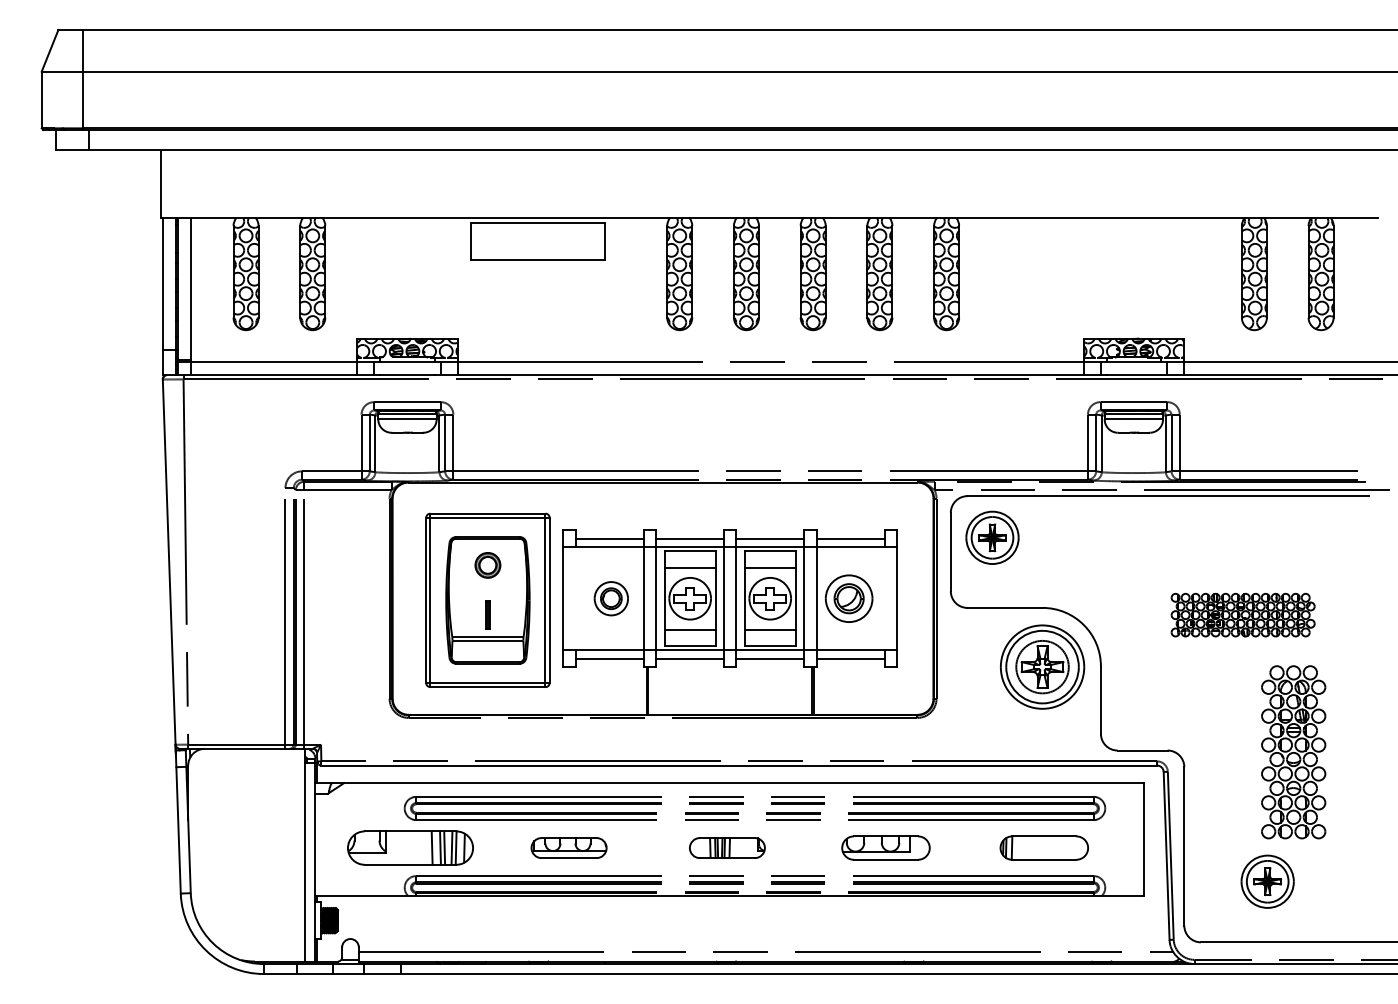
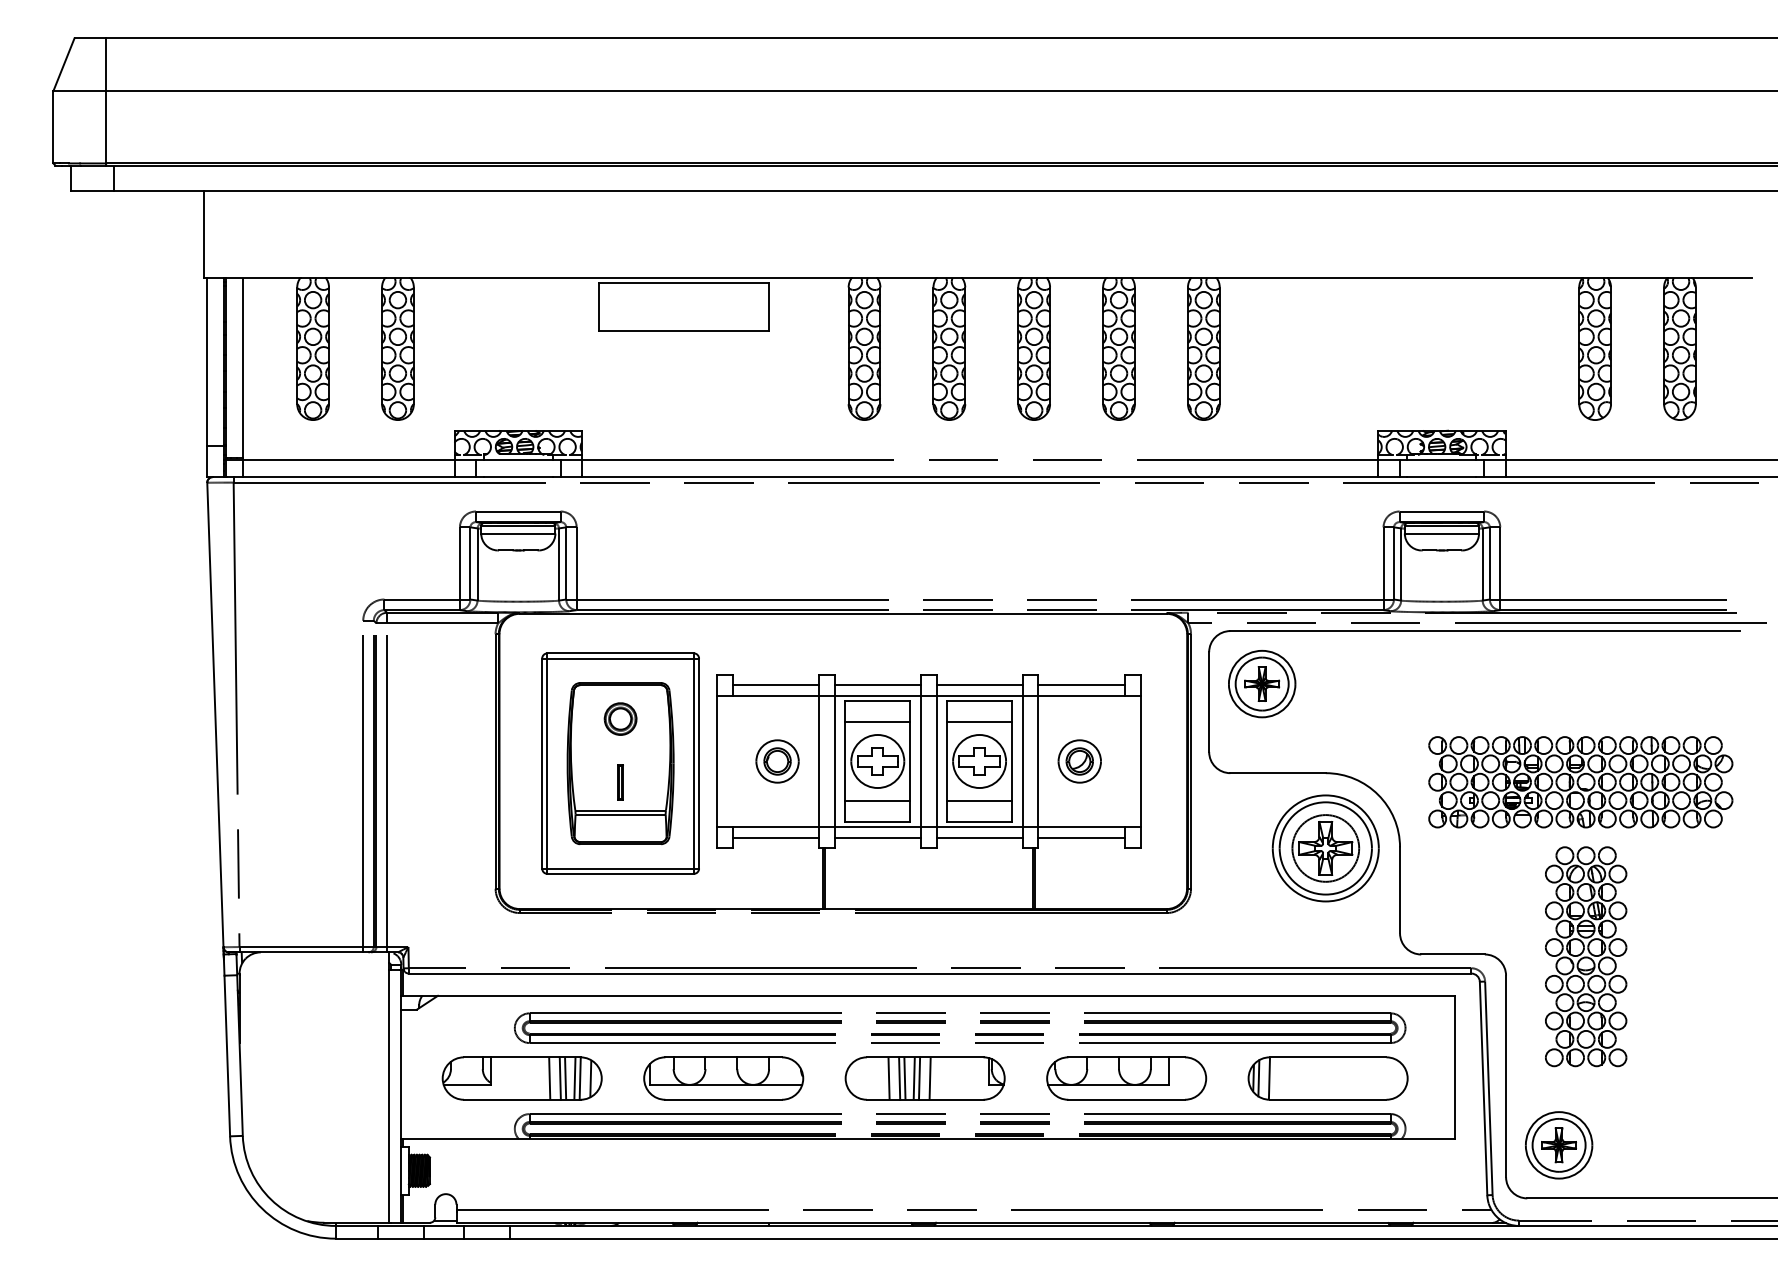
part: (848, 598) -> (1079, 761), size x0.71
part: (1242, 615) -> (1580, 782), size x1.67
part: (1293, 752) -> (1586, 956), moved
part: (568, 848) -> (723, 1078), size x1.67
part: (726, 848) -> (924, 1078), size x1.67
part: (885, 848) -> (1126, 1078), size x1.43
part: (1043, 848) -> (1327, 1078), size x1.43
part: (1268, 881) -> (1559, 1145), moved

